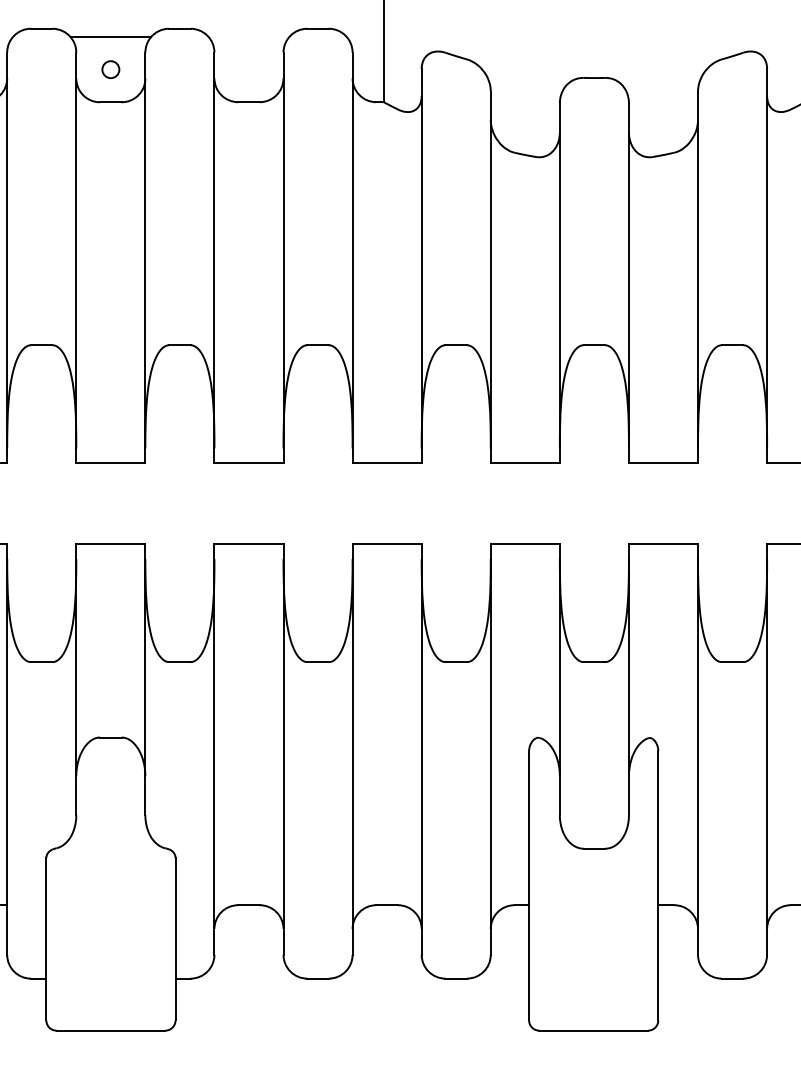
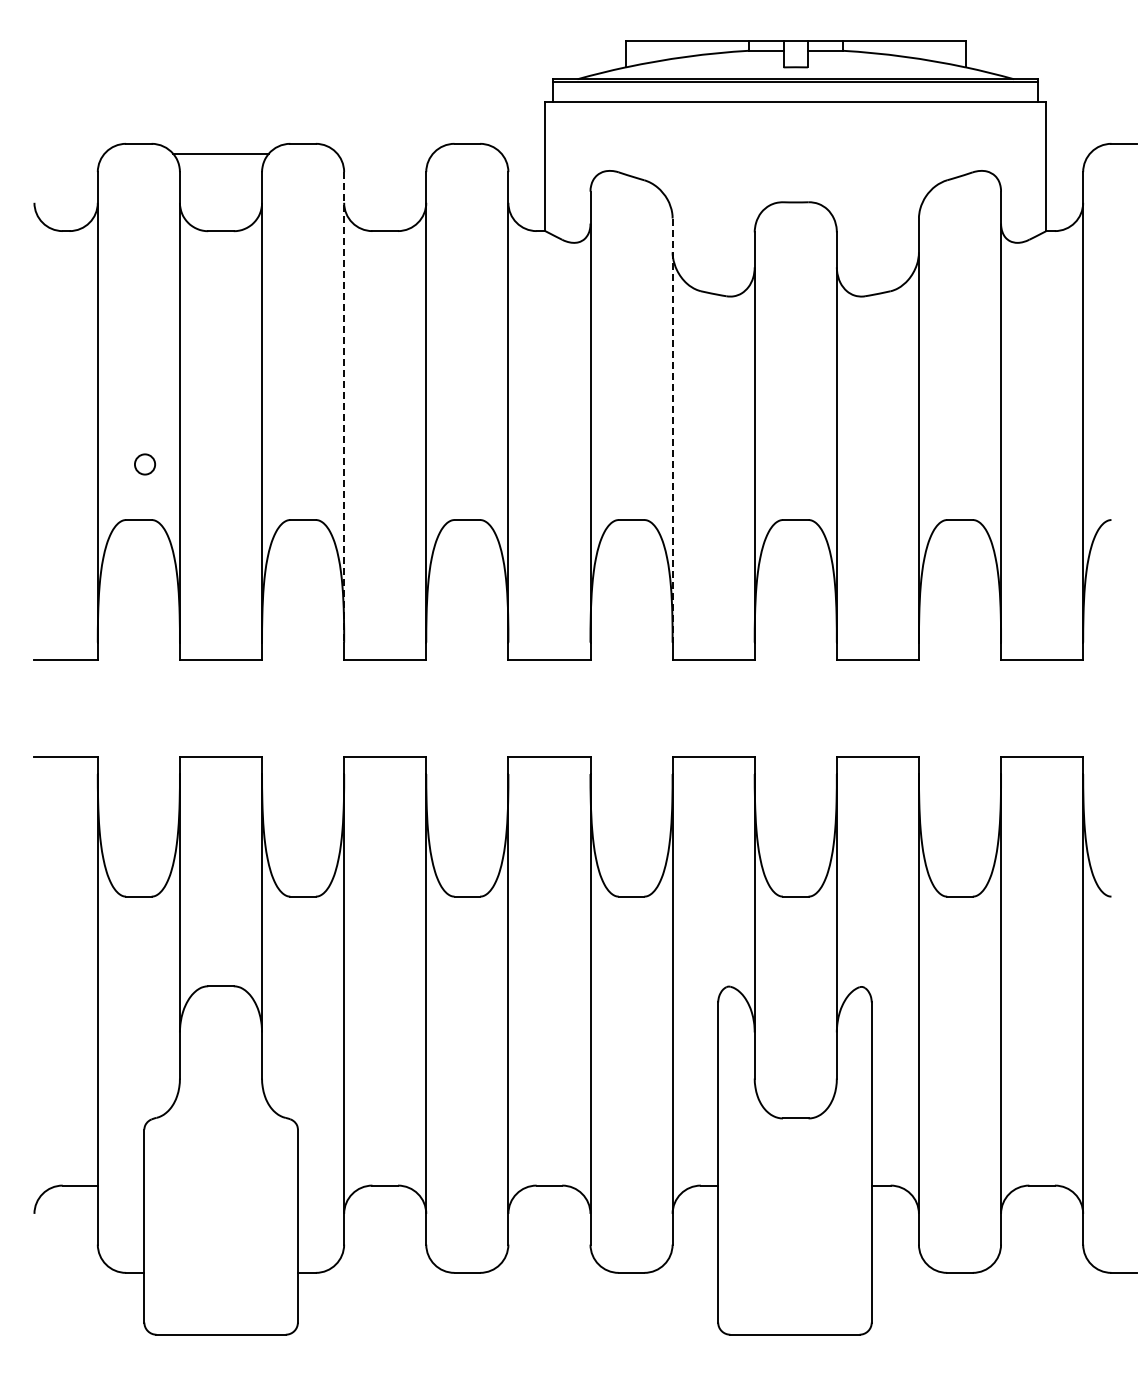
circle: (110, 69) -> (144, 464), moved
line: (214, 250) -> (344, 407), solid -> dashed
line: (490, 270) -> (672, 431), solid -> dashed

